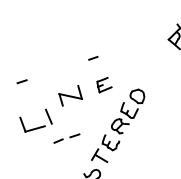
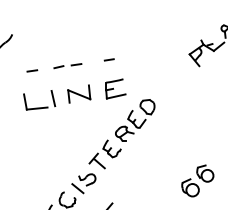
part: (104, 84) -> (115, 88), size x1.43
part: (37, 127) -> (39, 107), moved
part: (66, 139) -> (67, 66), moved

